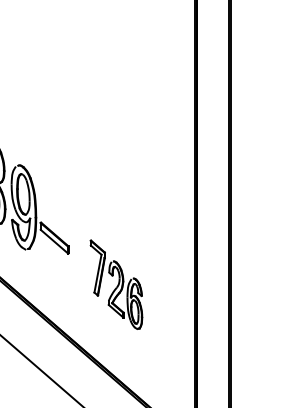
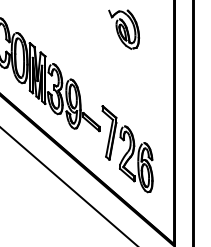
part: (109, 79) -> (123, 29), added
part: (116, 285) -> (127, 149), size x1.67

